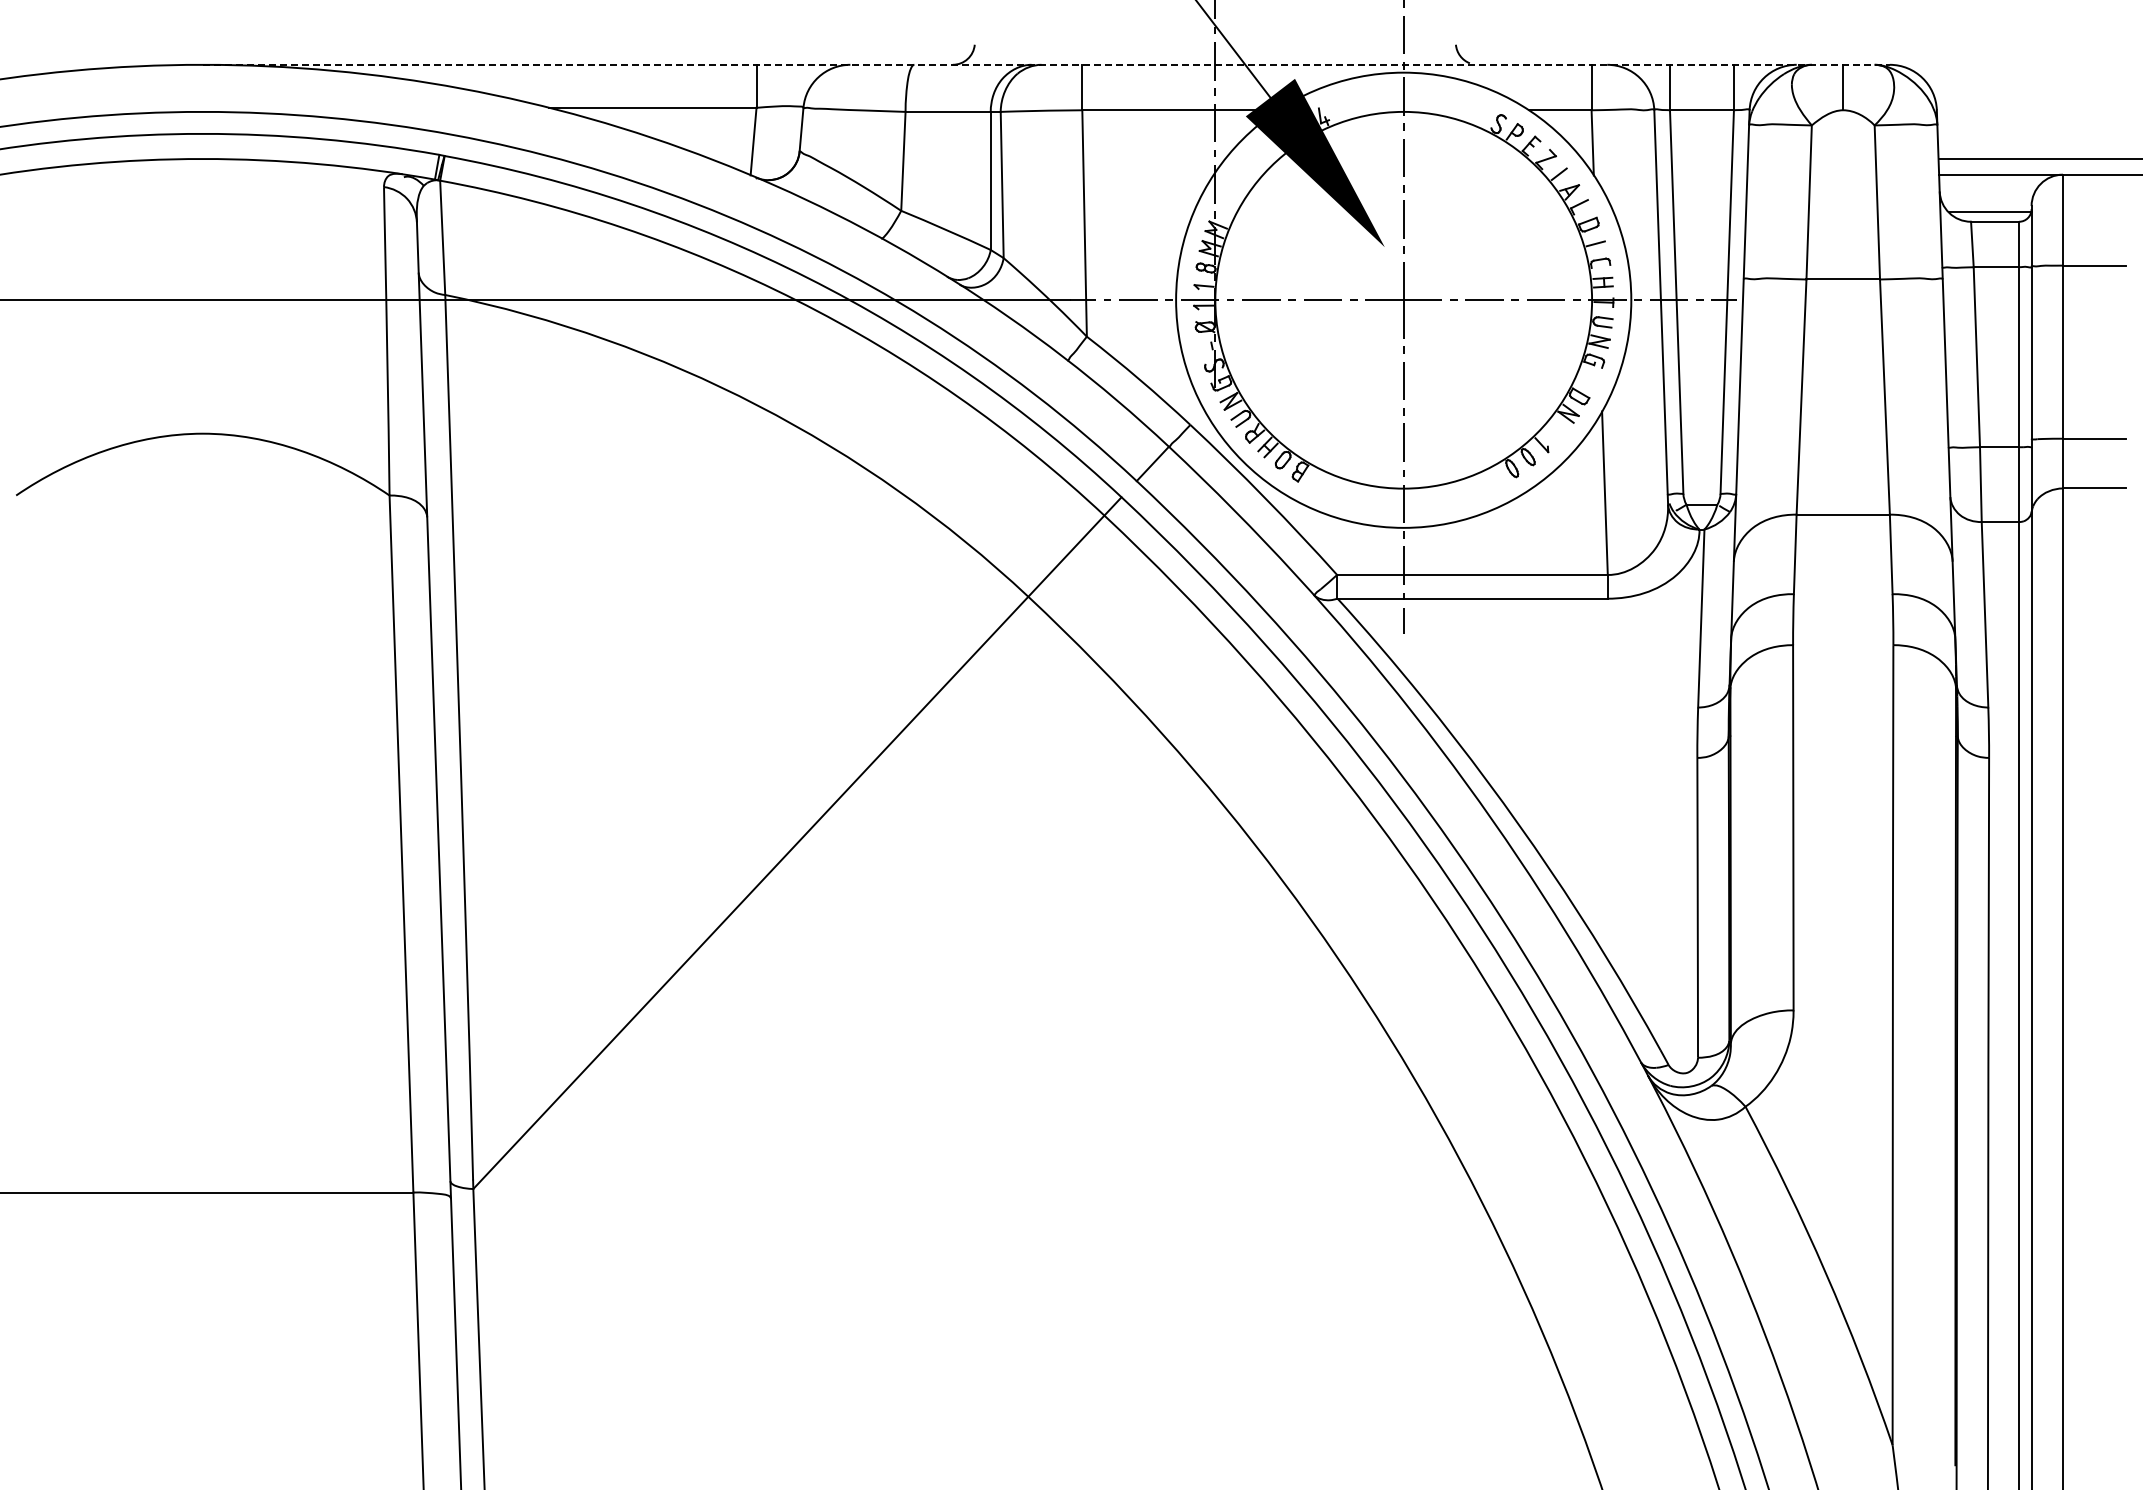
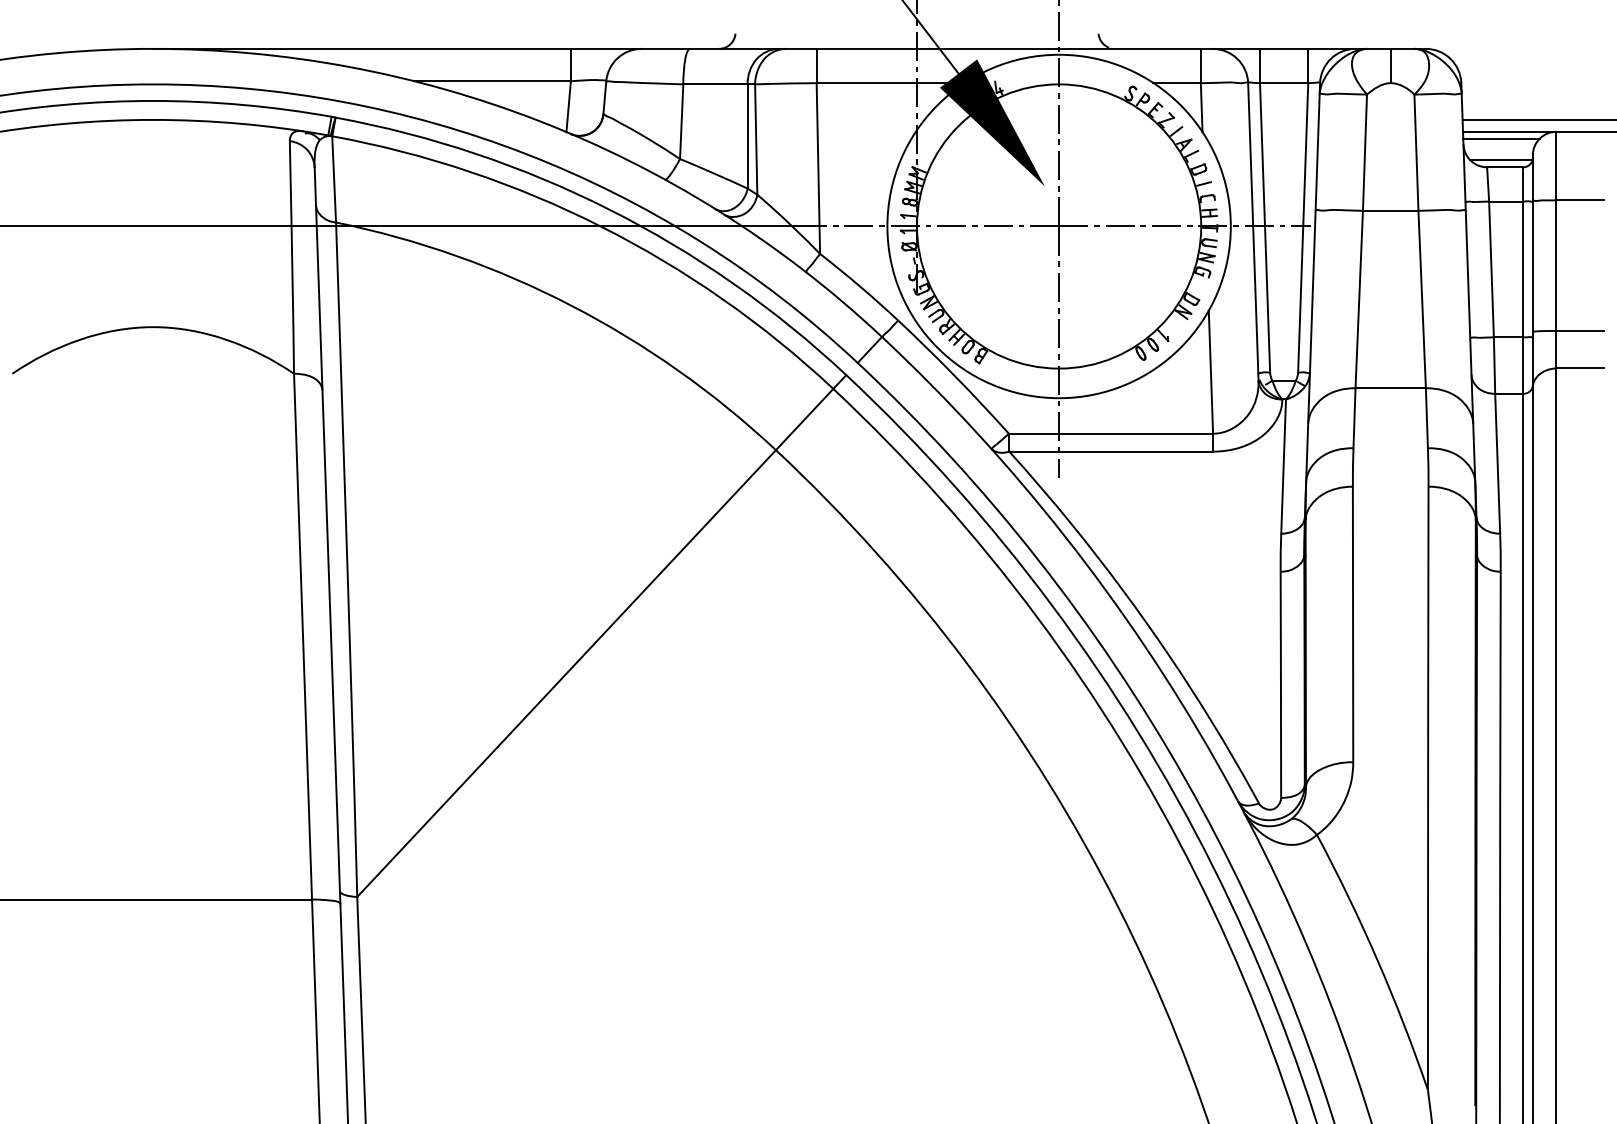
line: (1046, 64) -> (789, 48), dashed -> solid
line: (1990, 184) -> (1501, 139), added

